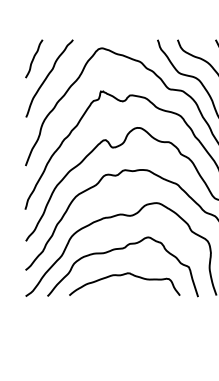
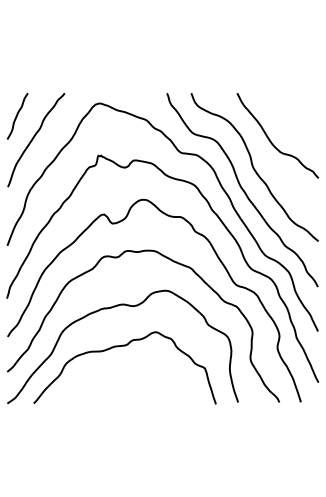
curve: (123, 275) -> (125, 378), removed

